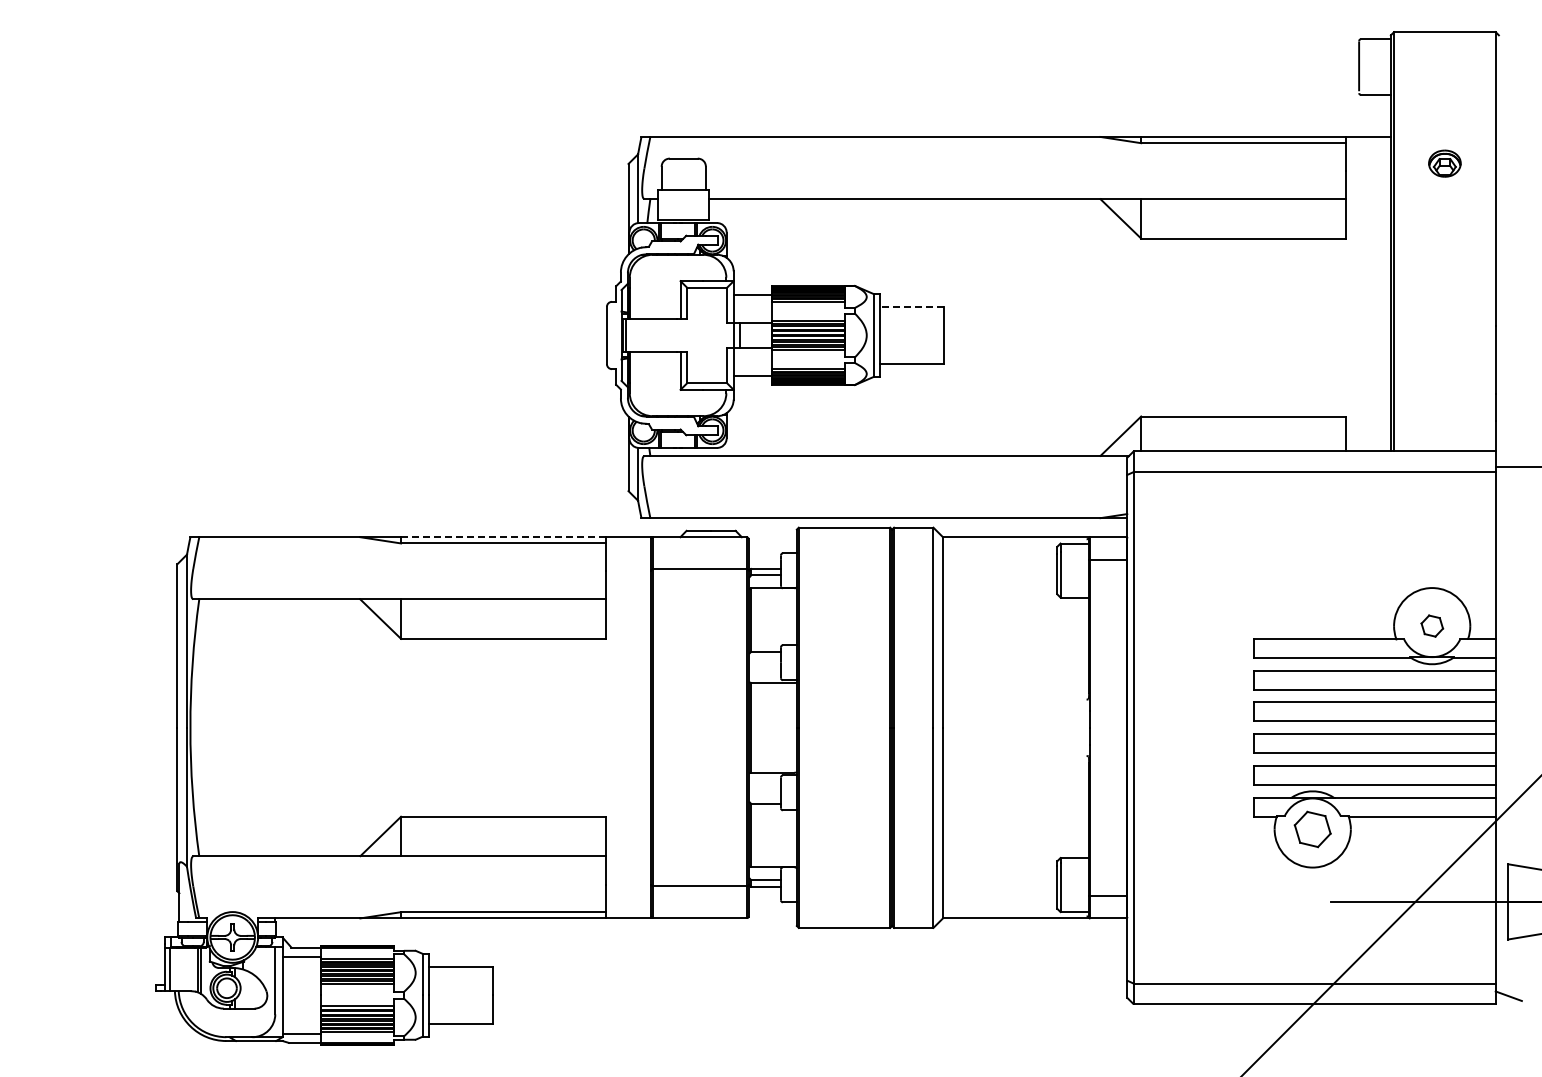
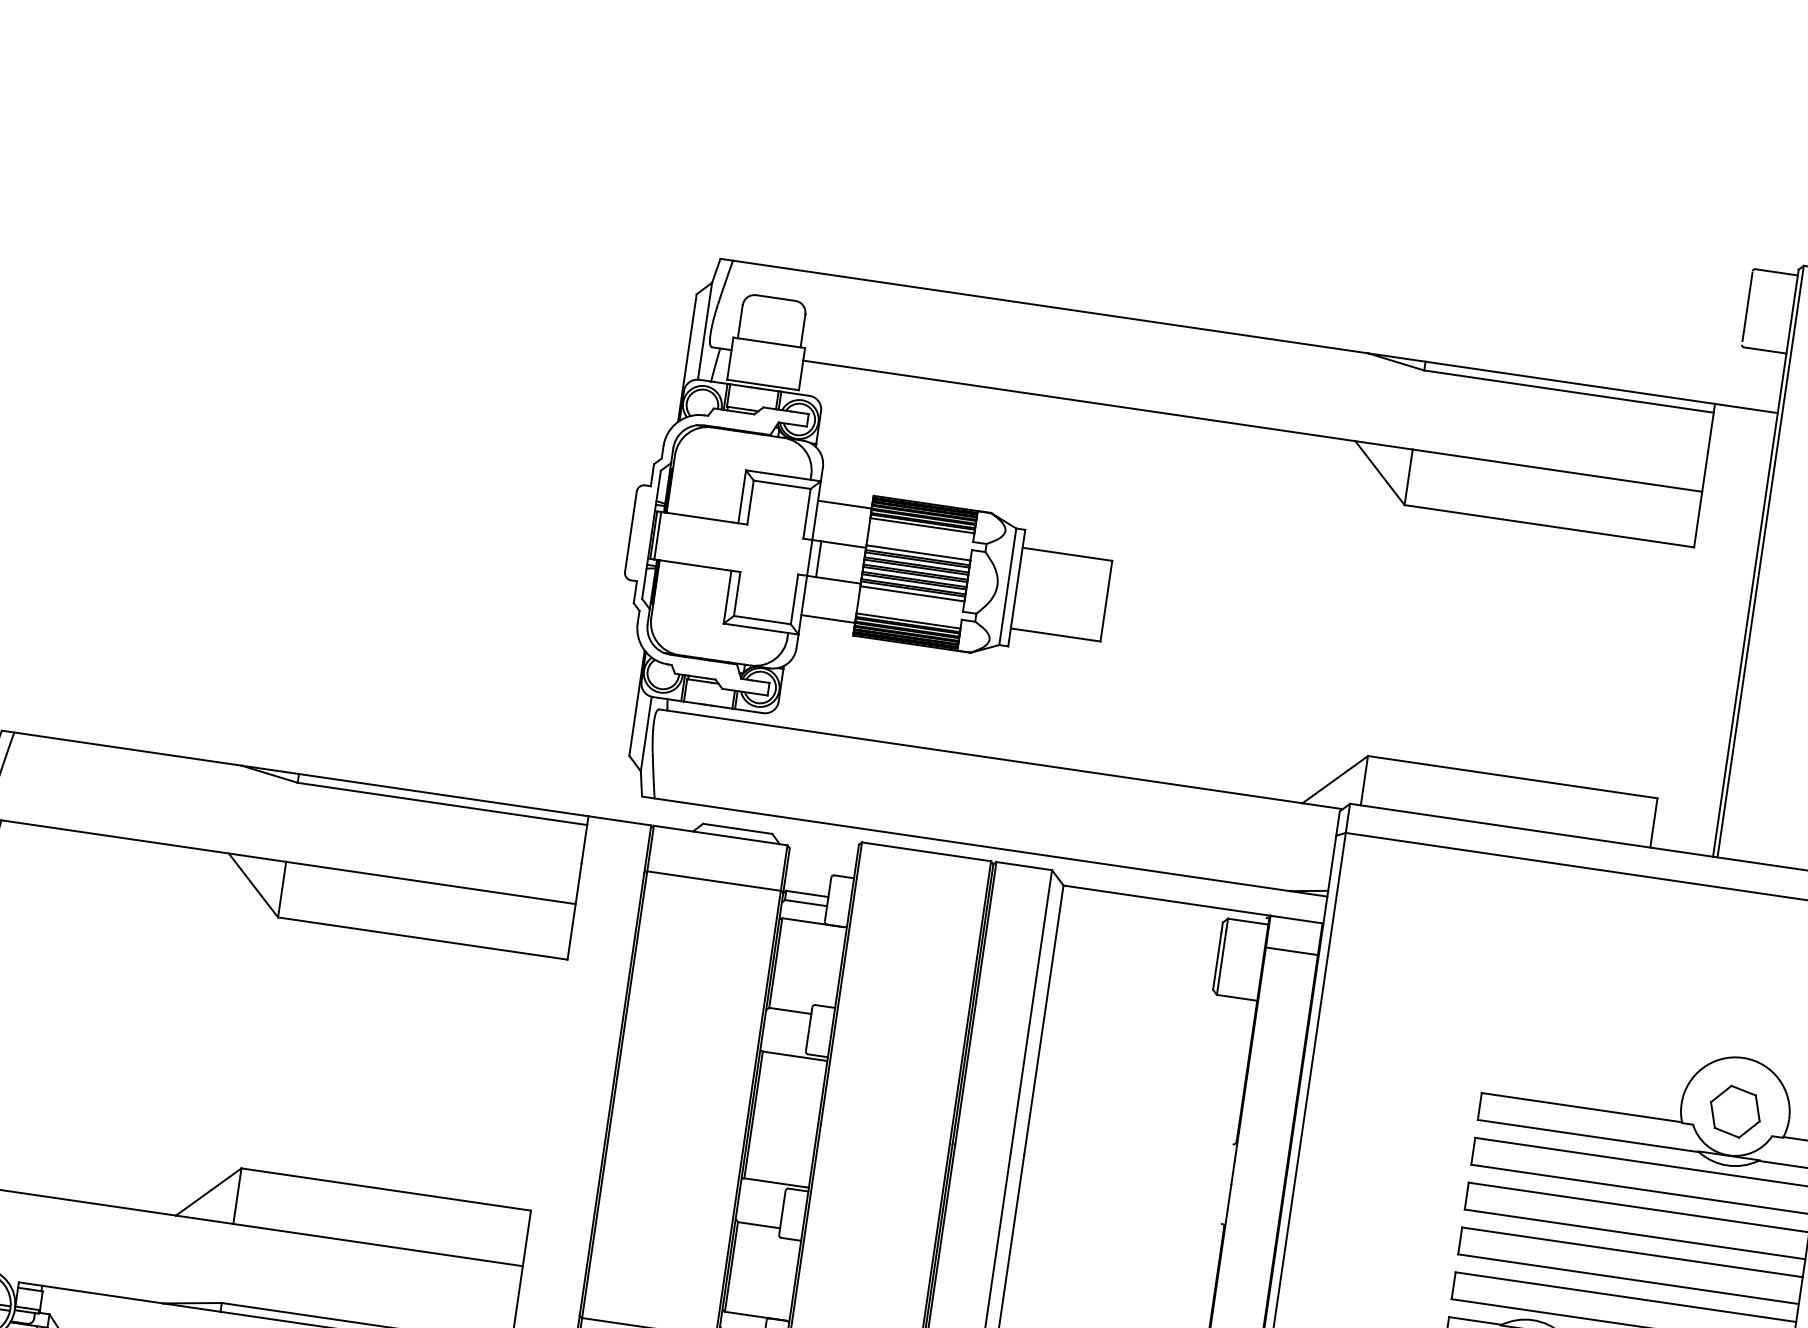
line: (912, 306) -> (1067, 553), dashed -> solid
line: (503, 537) -> (443, 795), dashed -> solid
part: (1432, 625) -> (1735, 1110), size x1.67

